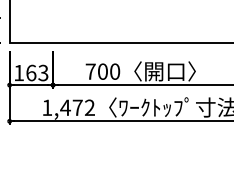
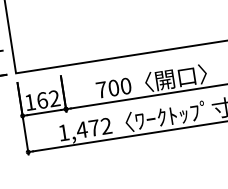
text: (43, 73) -> (54, 99), 163 -> 162

